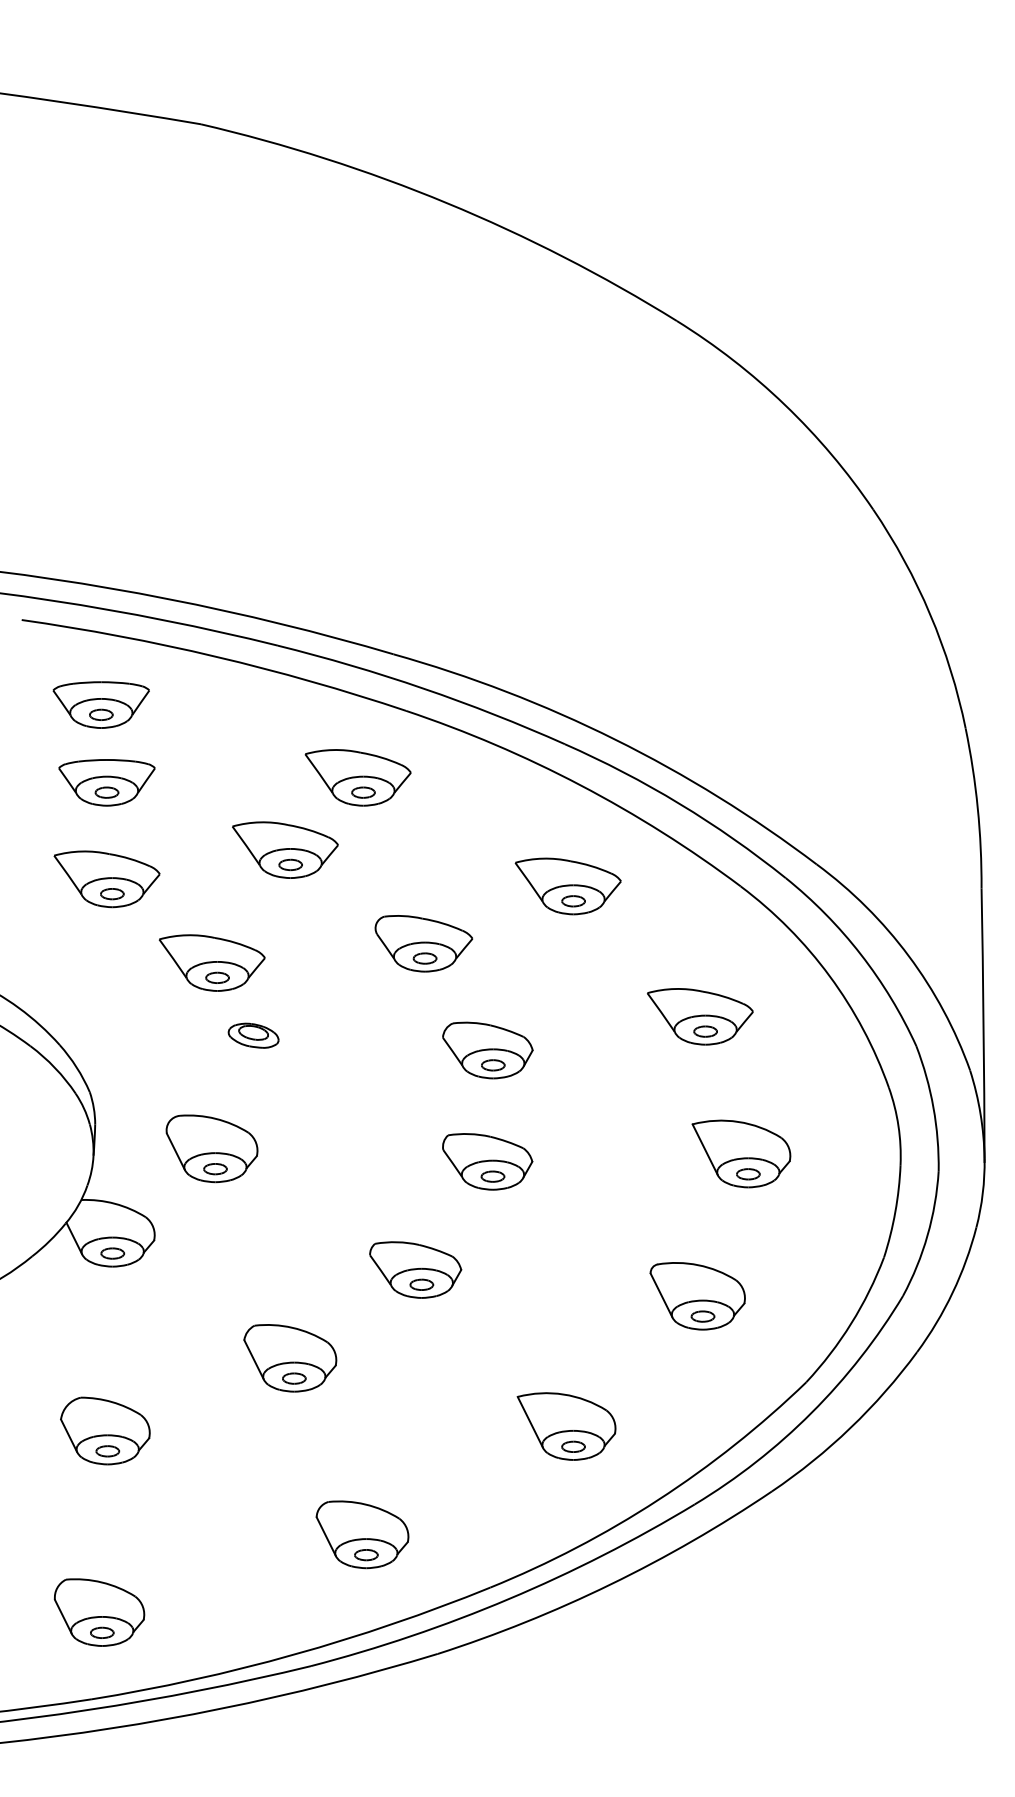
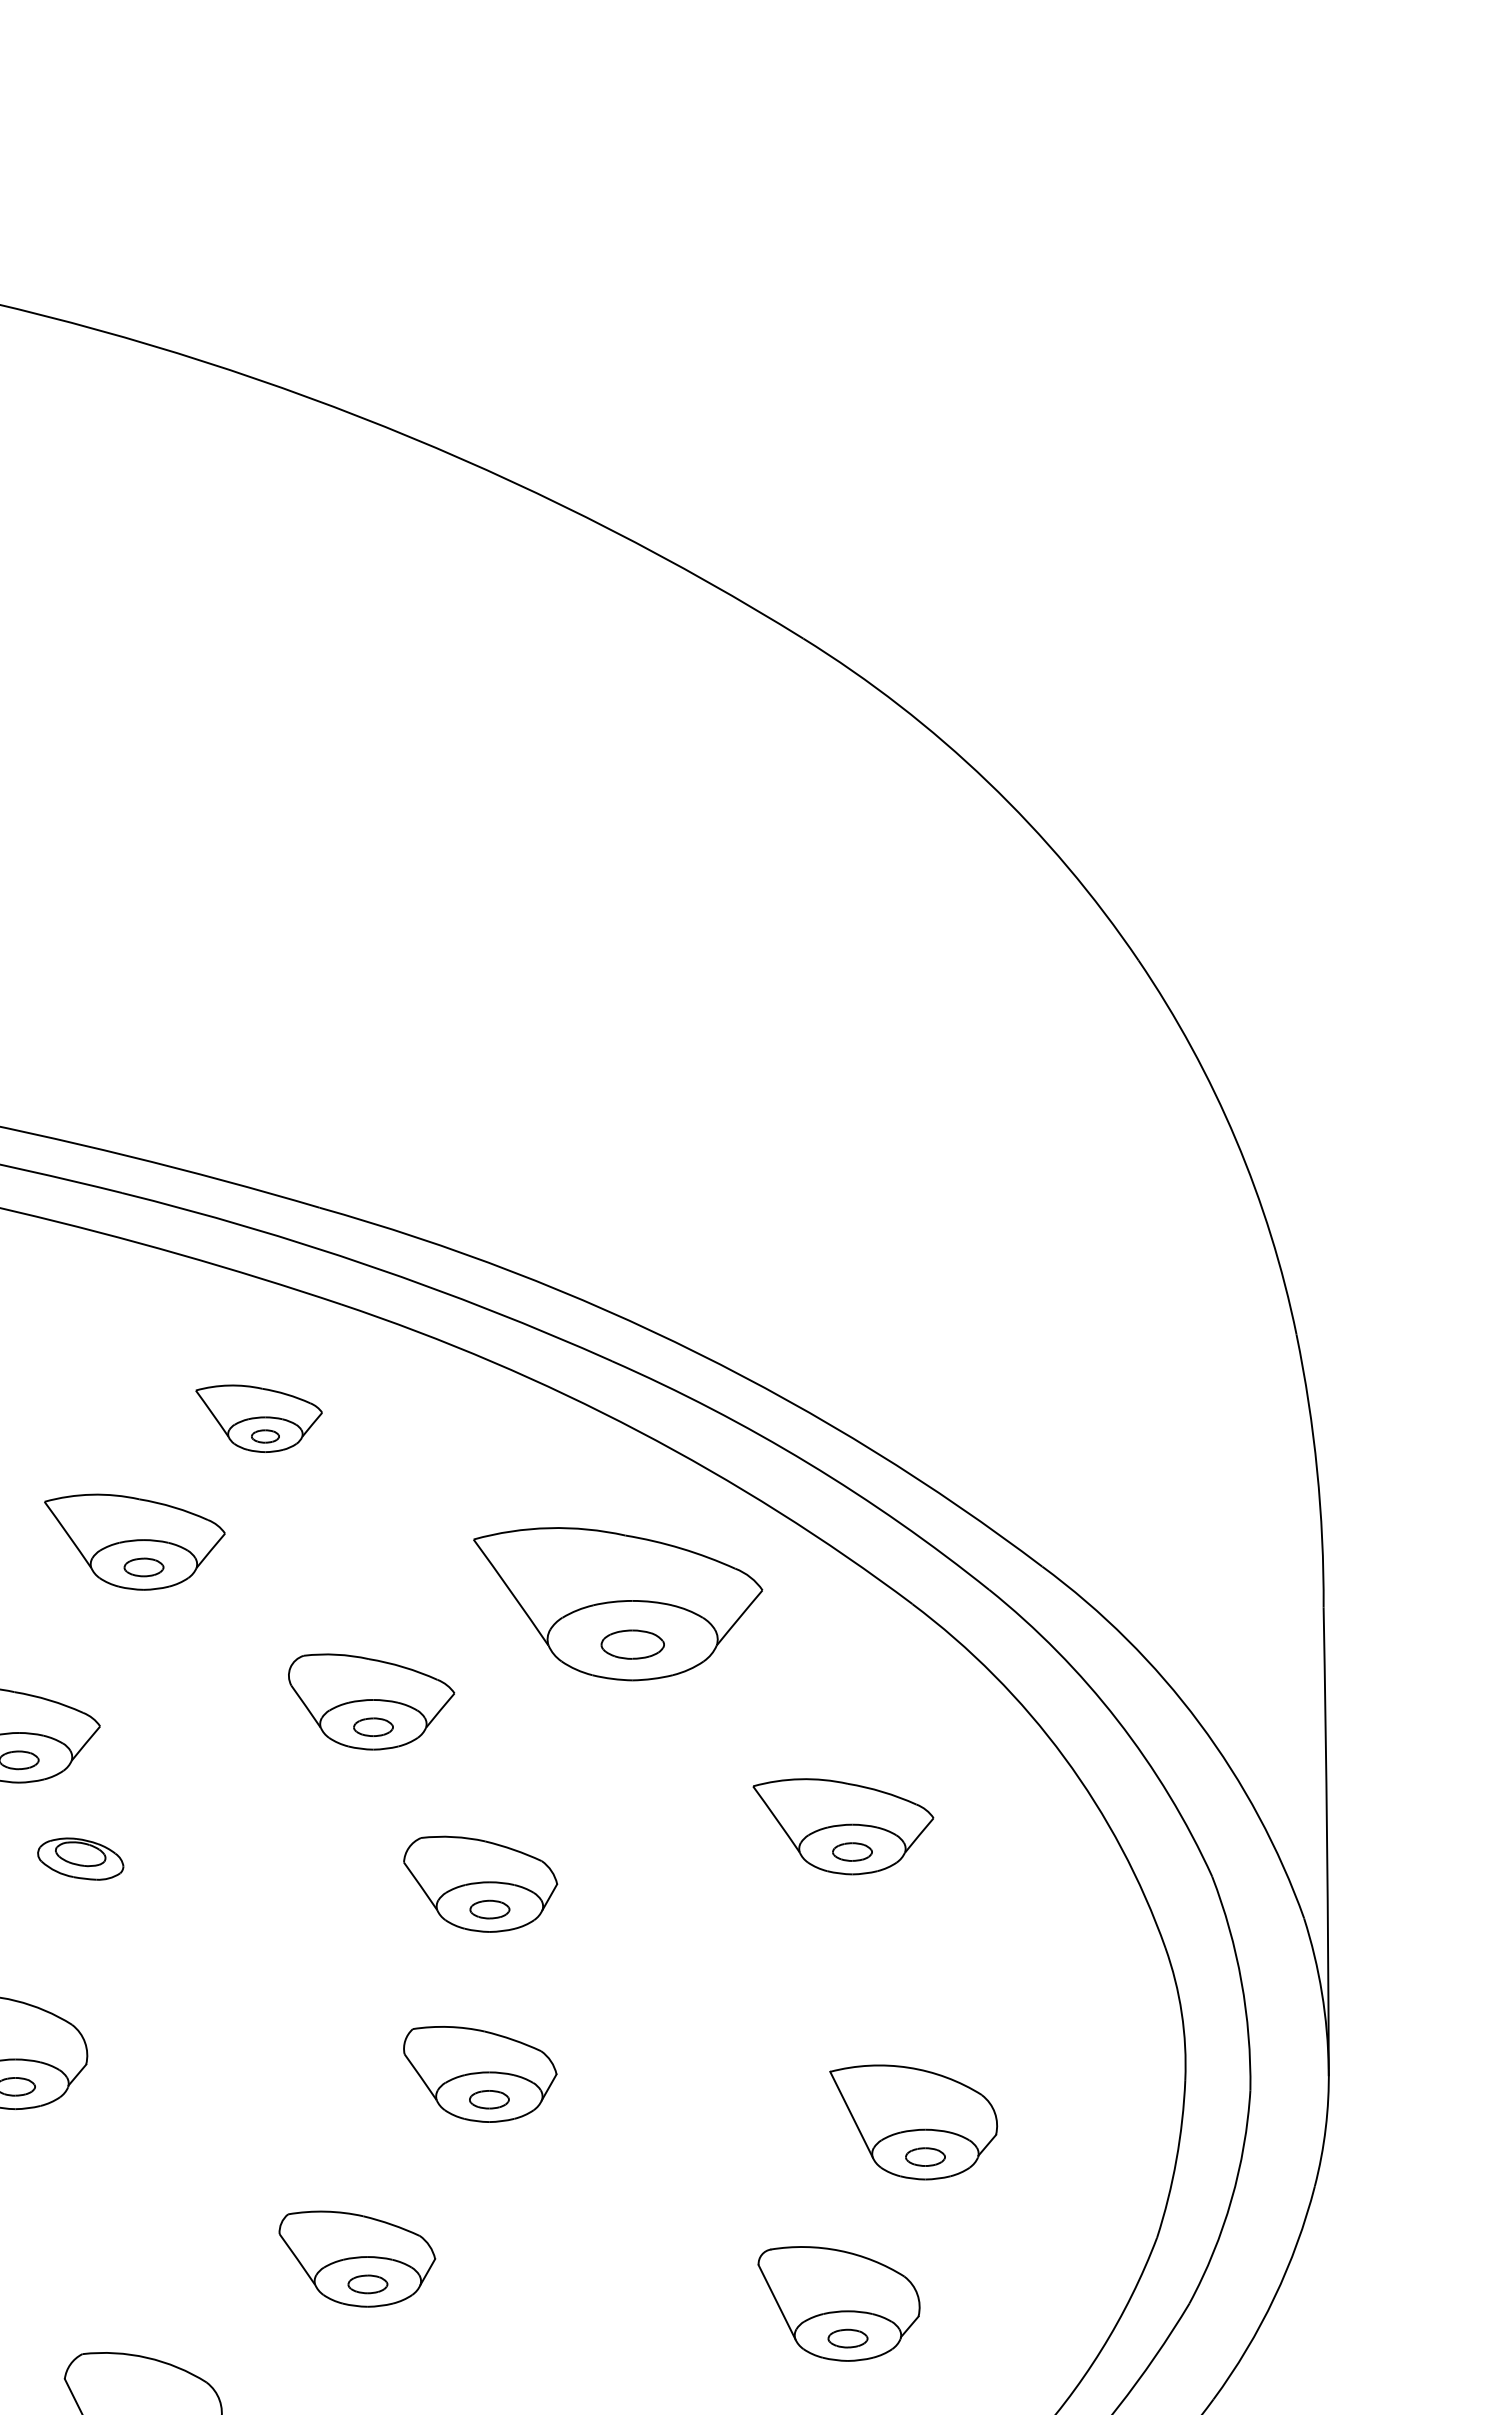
part: (357, 777) -> (258, 1418), size x0.7
part: (567, 886) -> (616, 1604), size x1.6
part: (741, 1153) -> (913, 2121), moved

